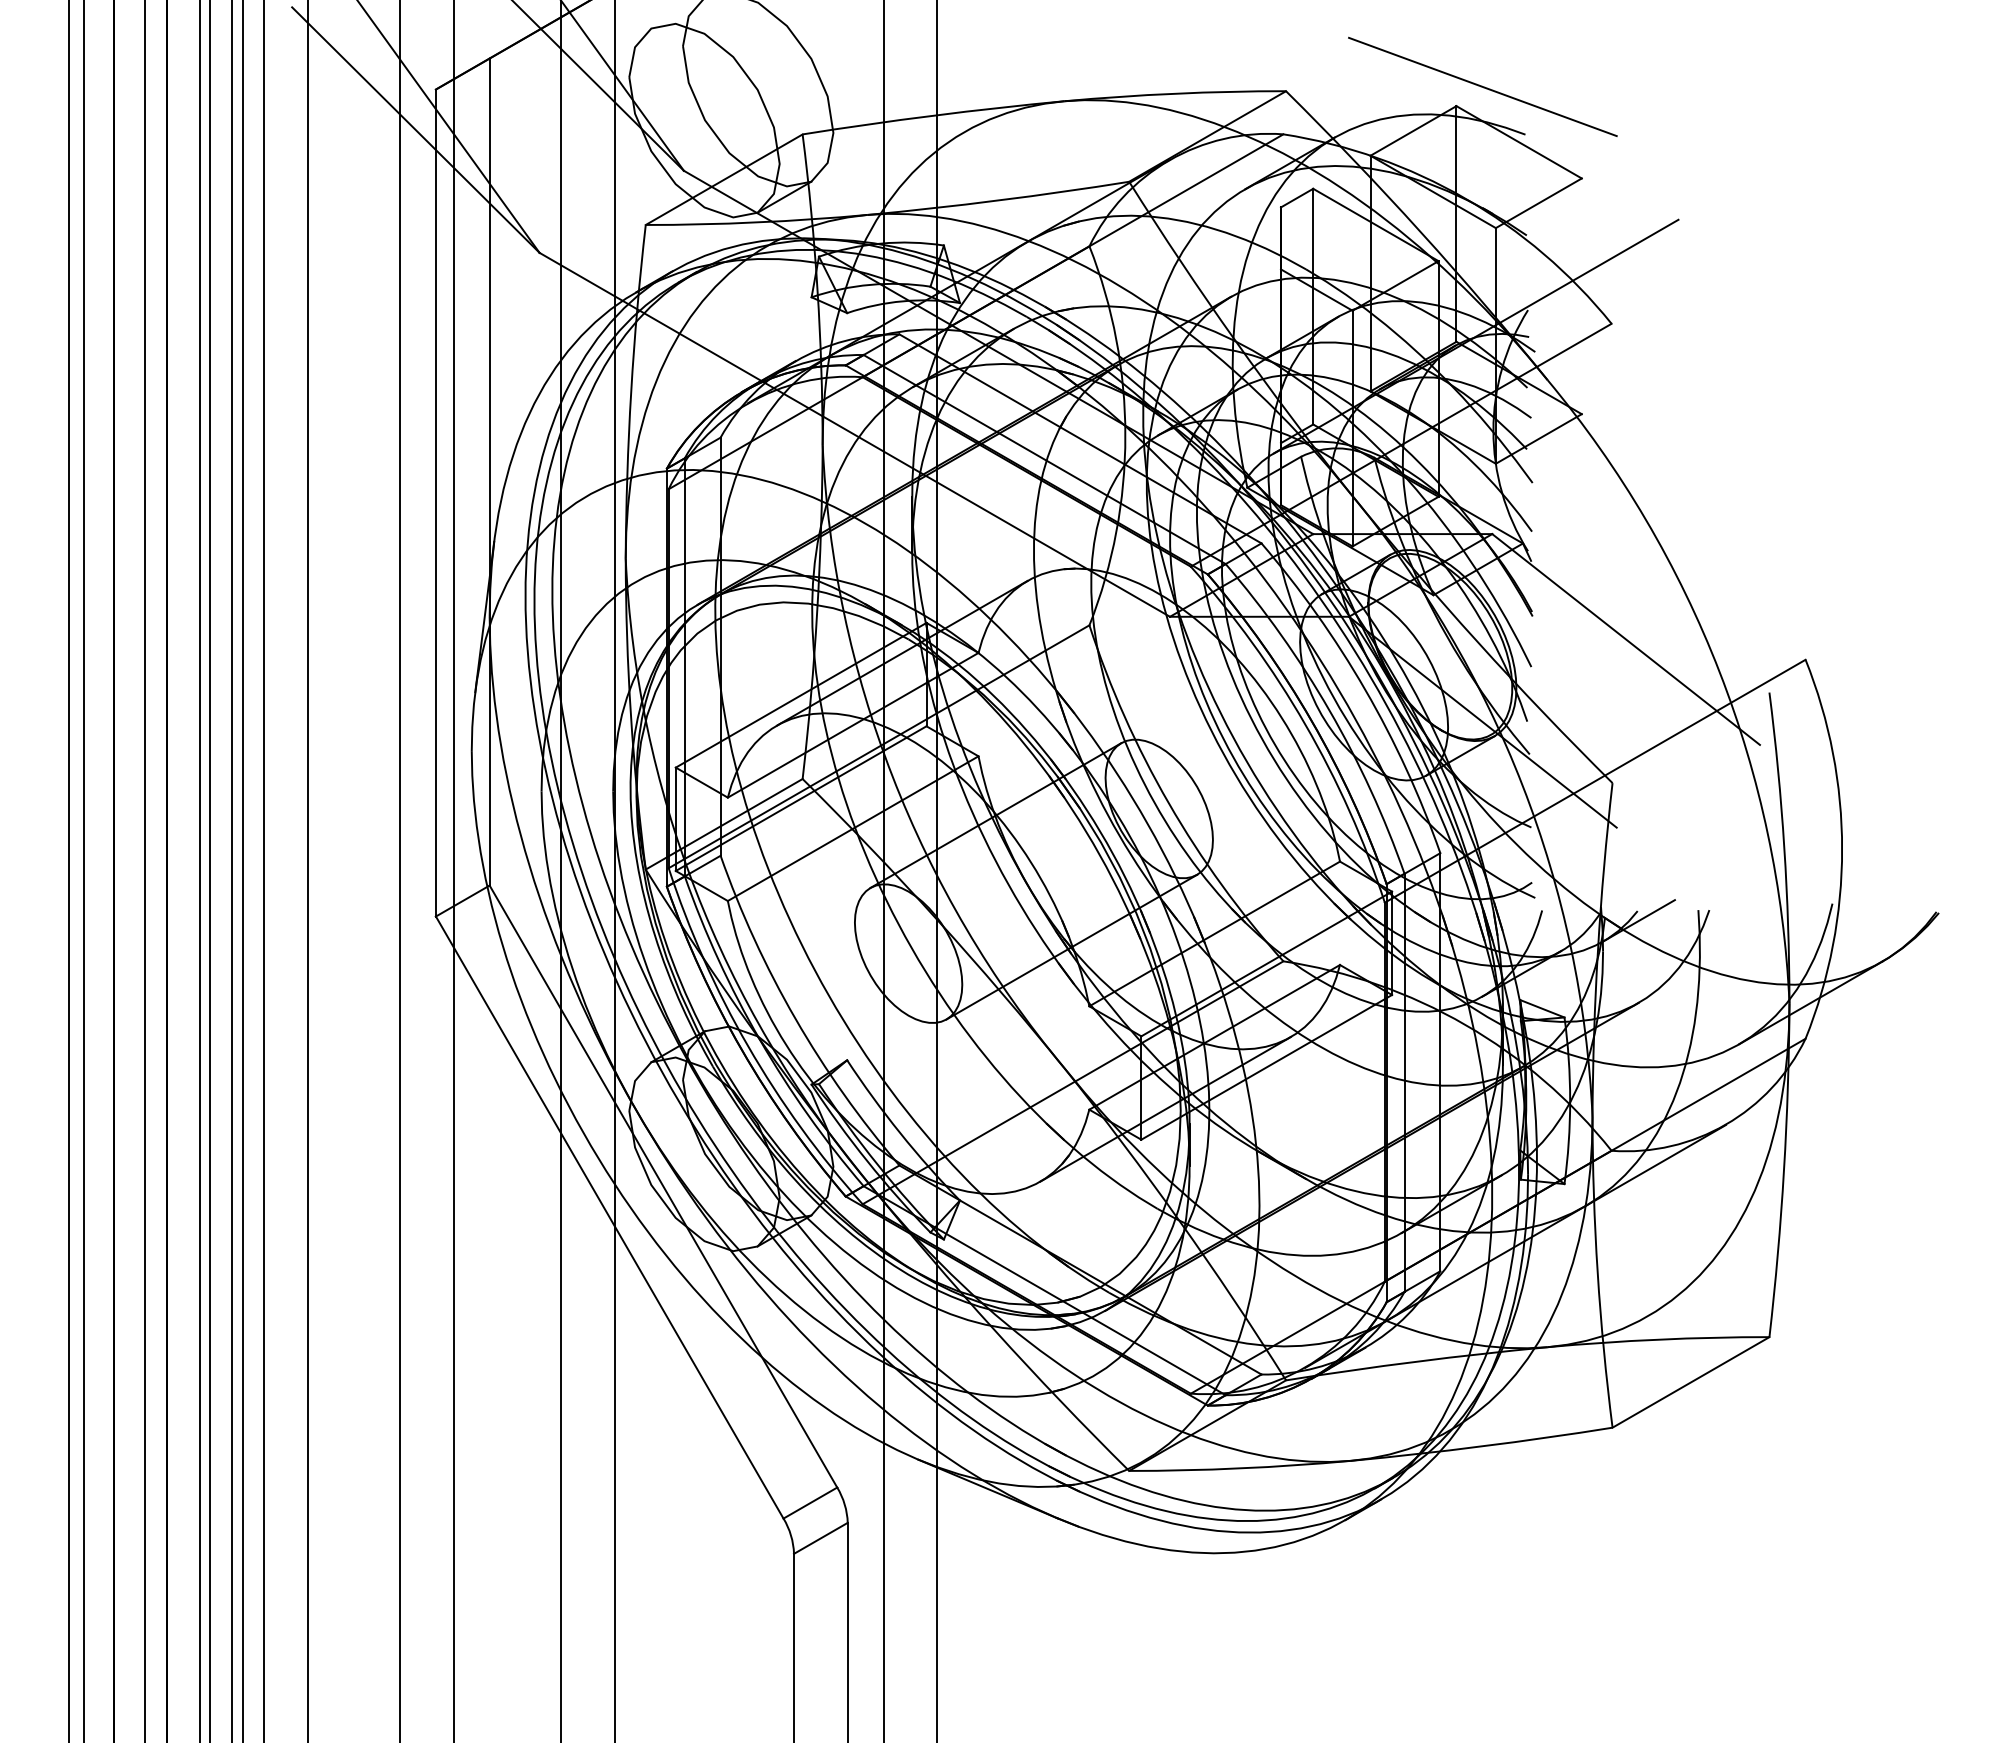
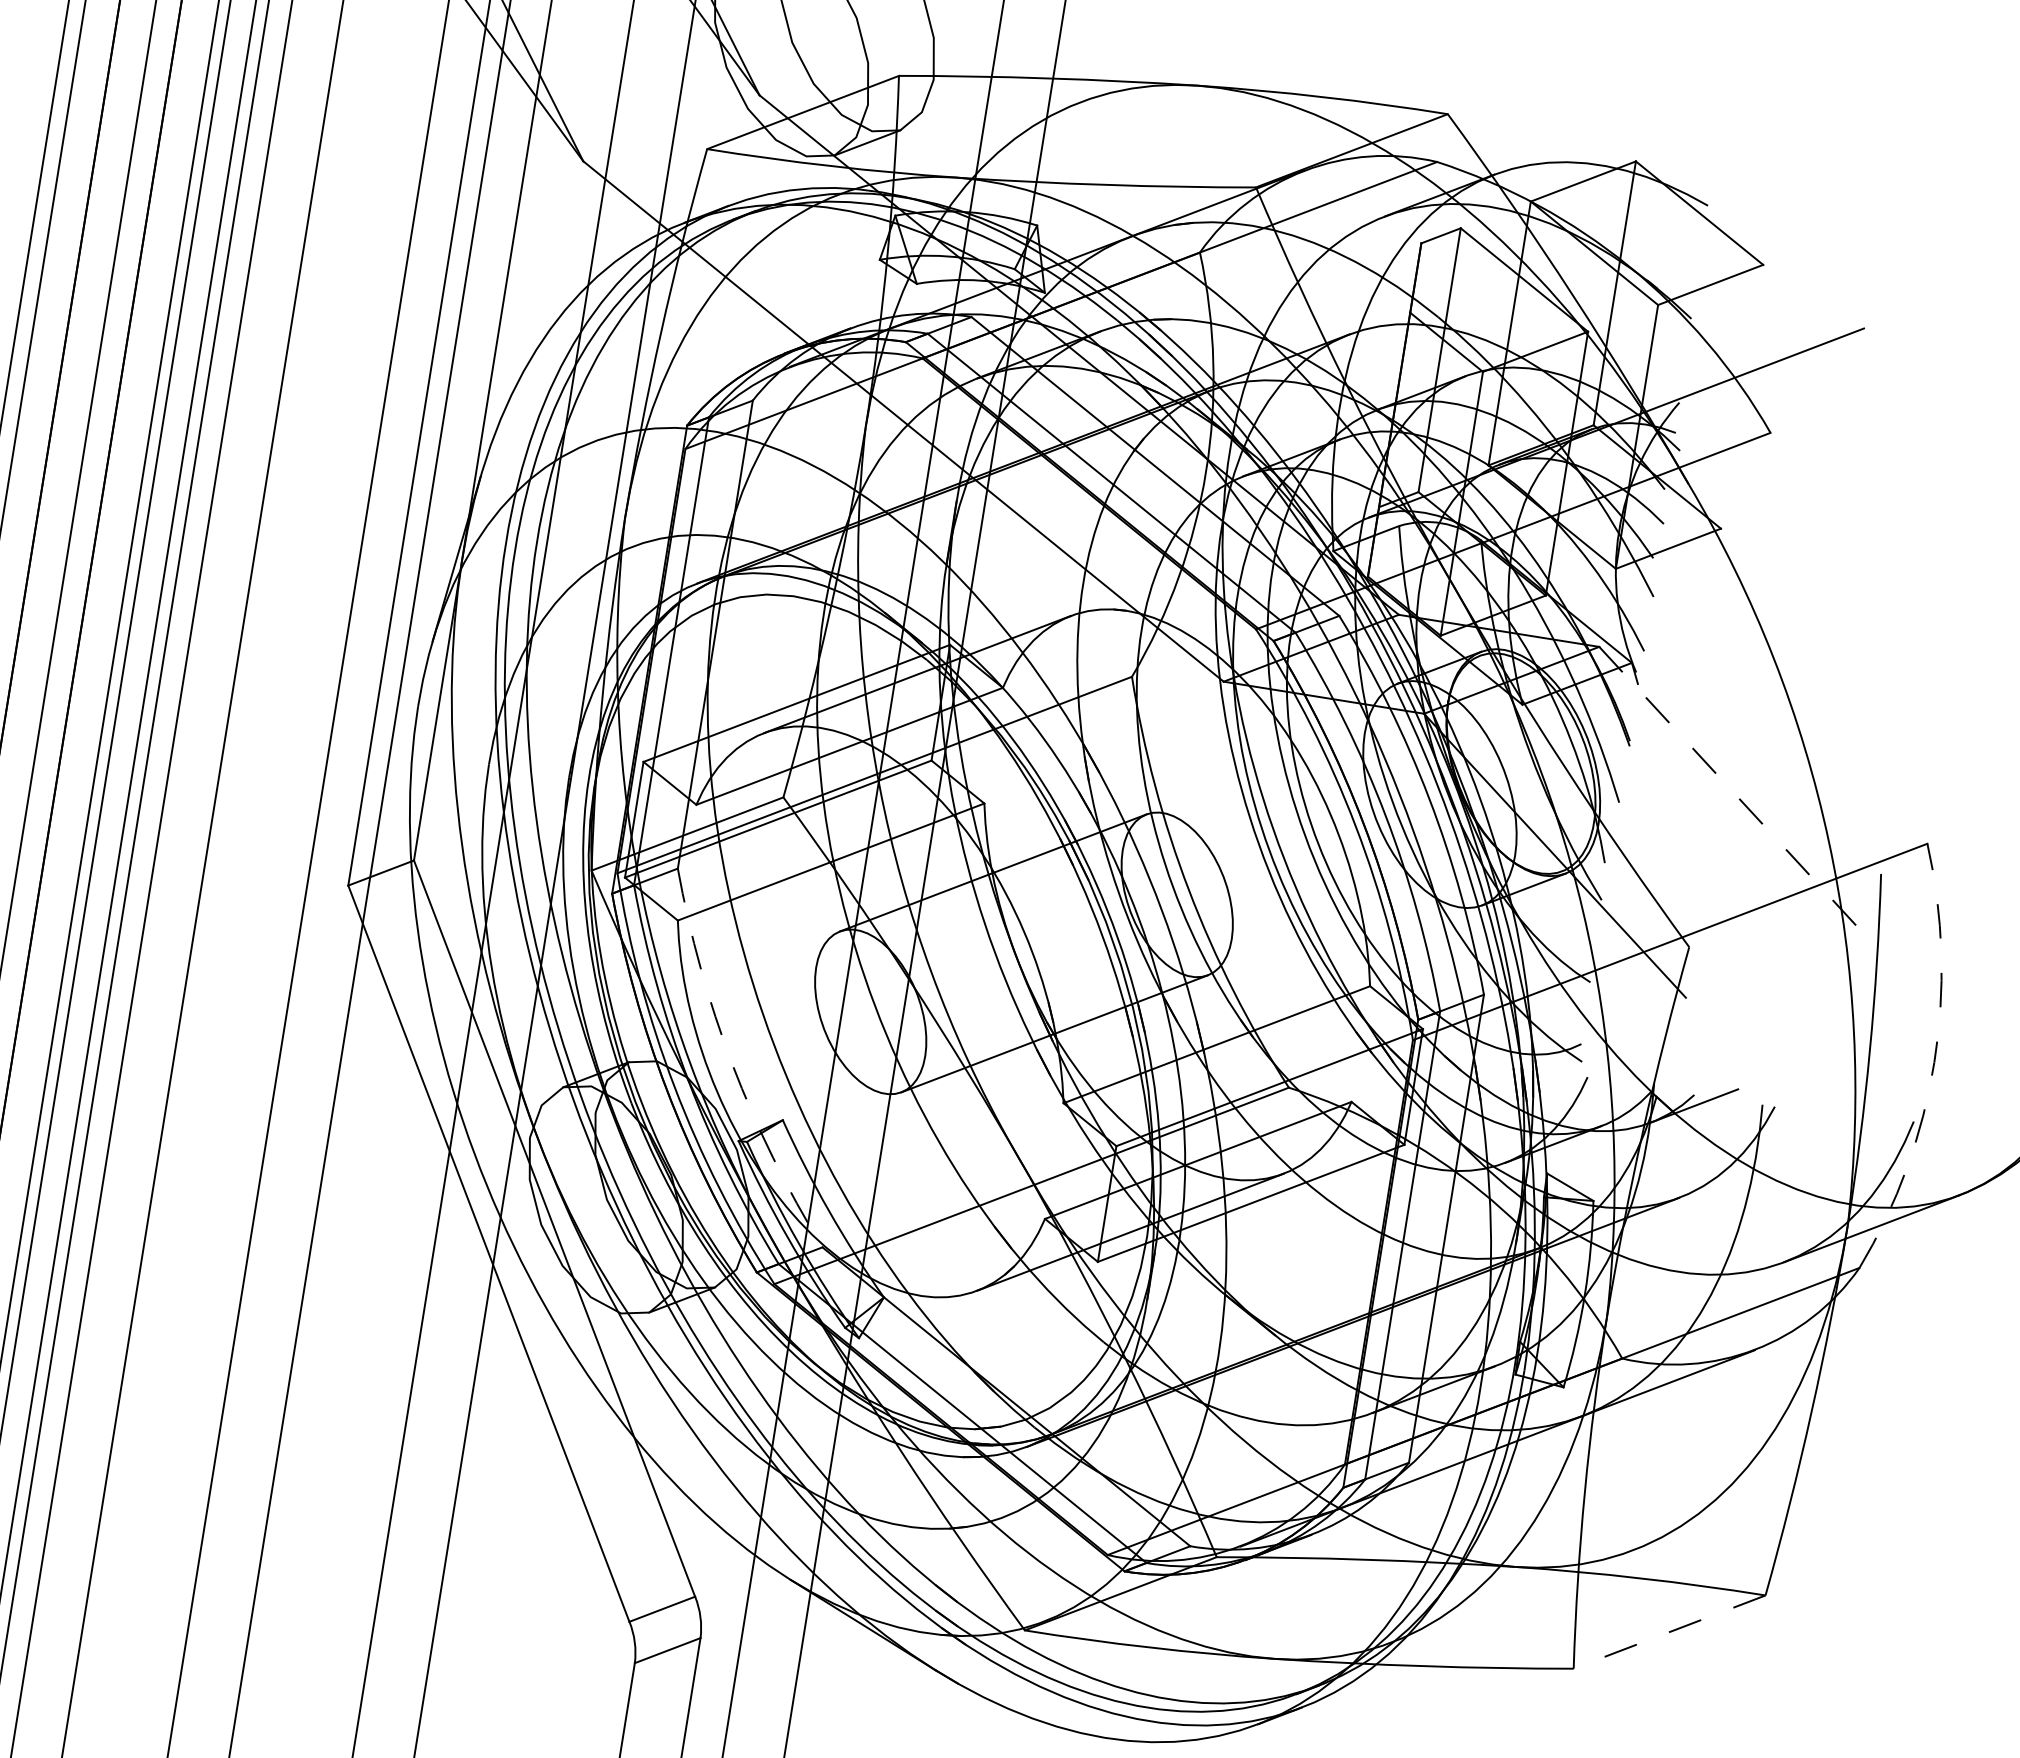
line: (1482, 86) -> (1668, 144), removed
line: (1626, 639) -> (1730, 788), solid -> dashed
arc: (1842, 849) -> (1934, 1062), solid -> dashed
arc: (795, 1018) -> (732, 1064), solid -> dashed
line: (1691, 1382) -> (1670, 1632), solid -> dashed

